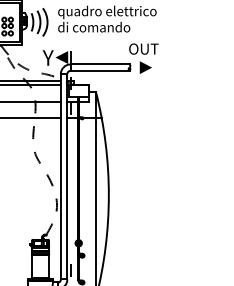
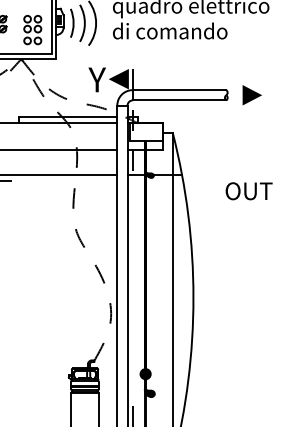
text: (143, 48) -> (248, 190), moved

